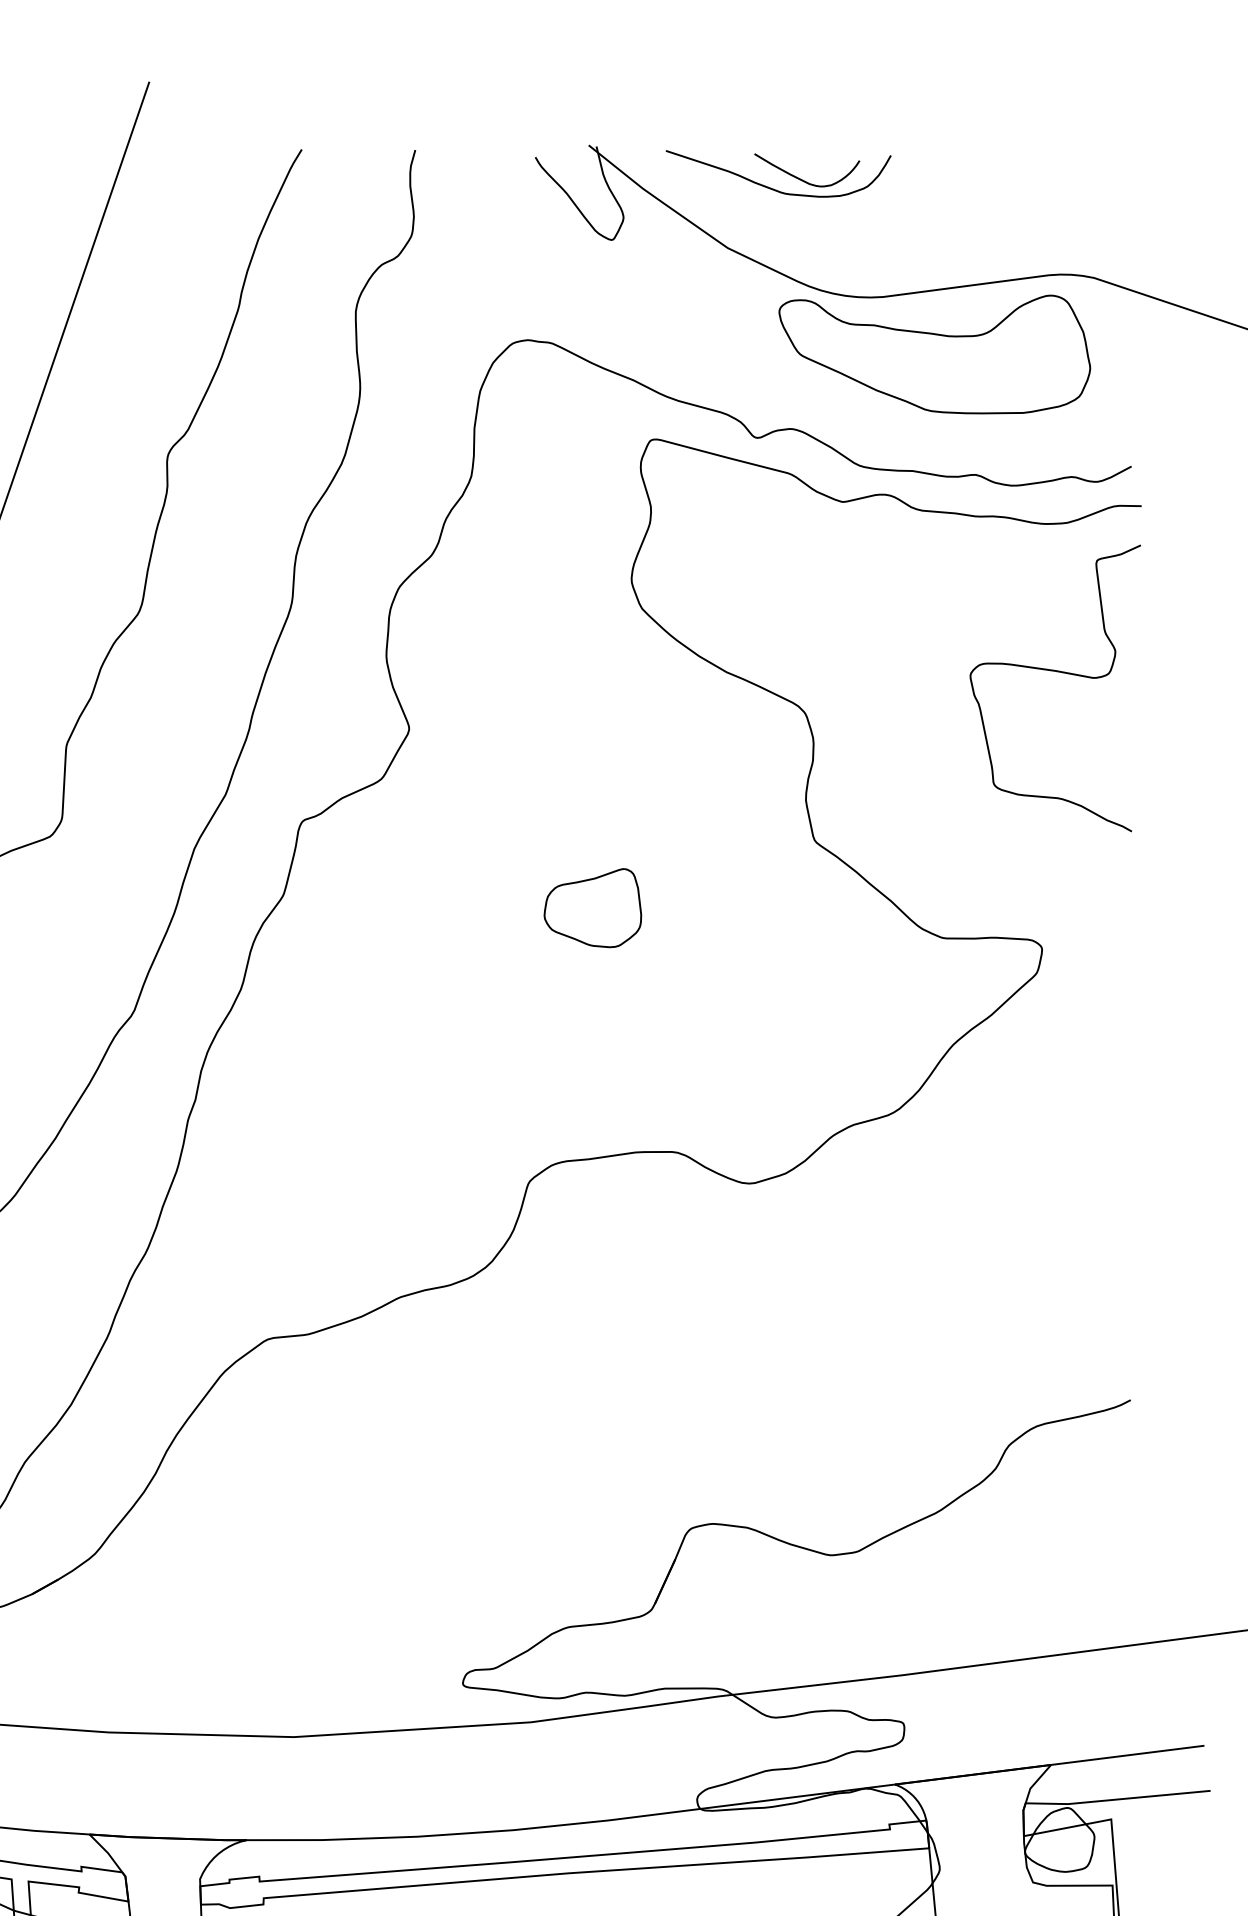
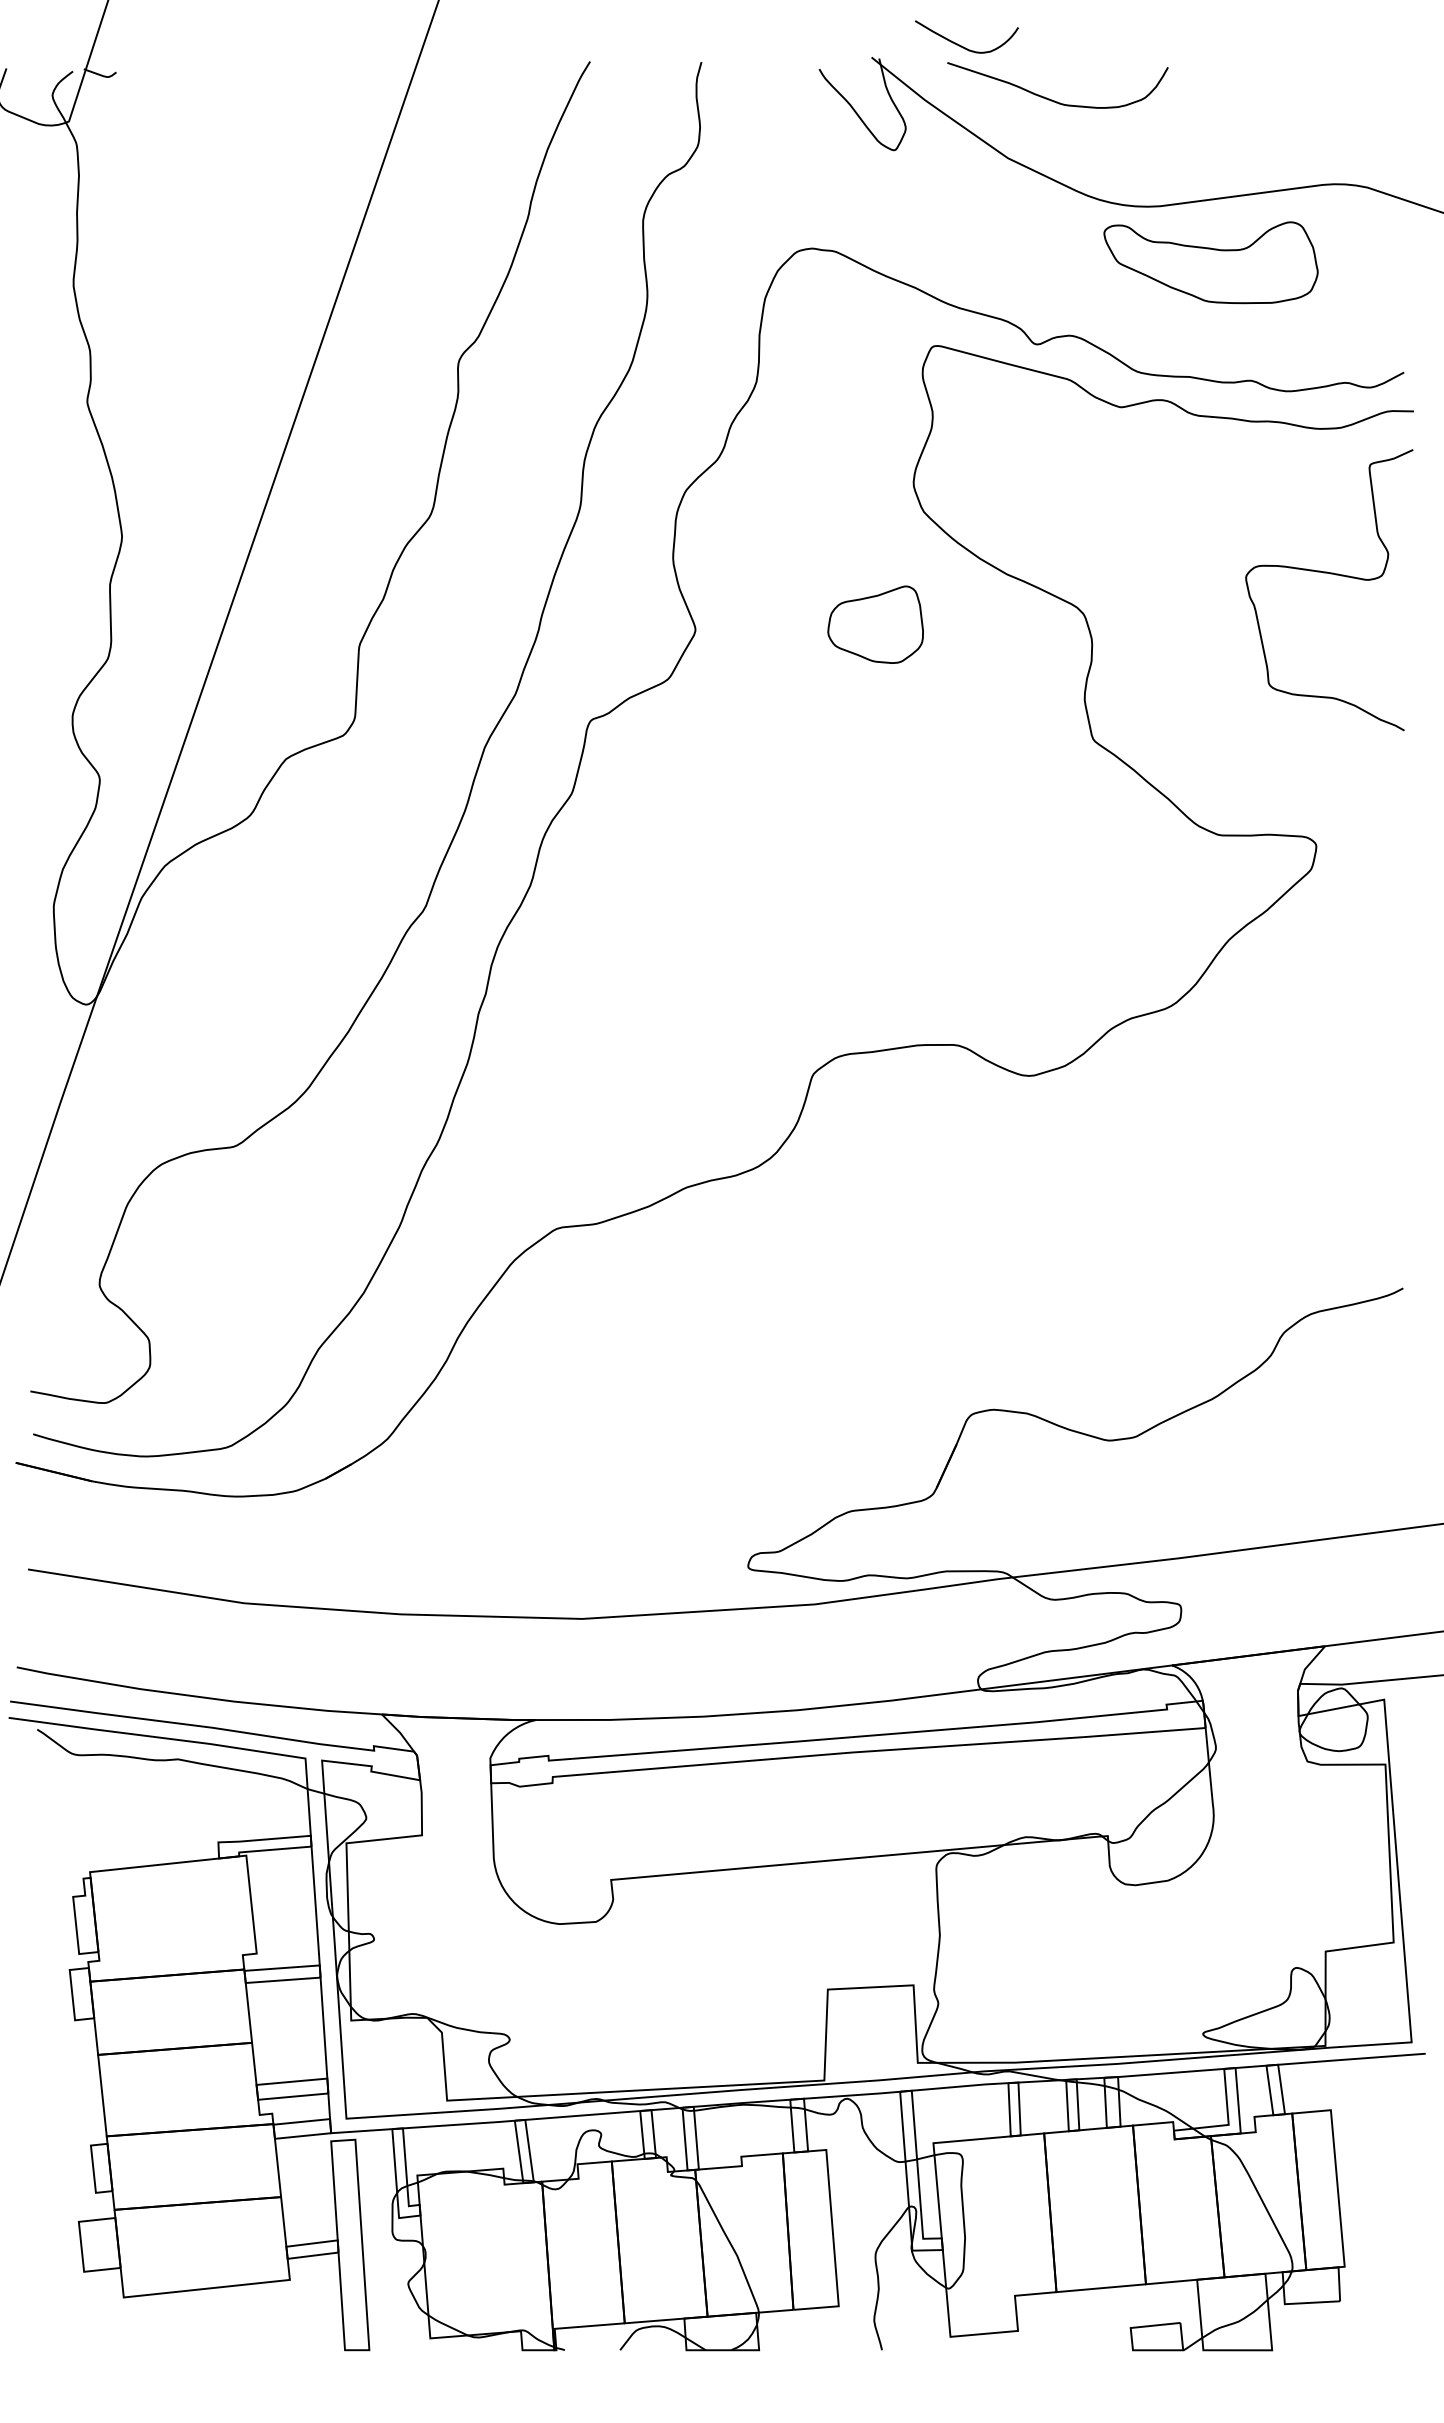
curve: (801, 179) -> (961, 45), moved
part: (934, 354) -> (1210, 262), size x0.7
part: (592, 907) -> (875, 624), moved

